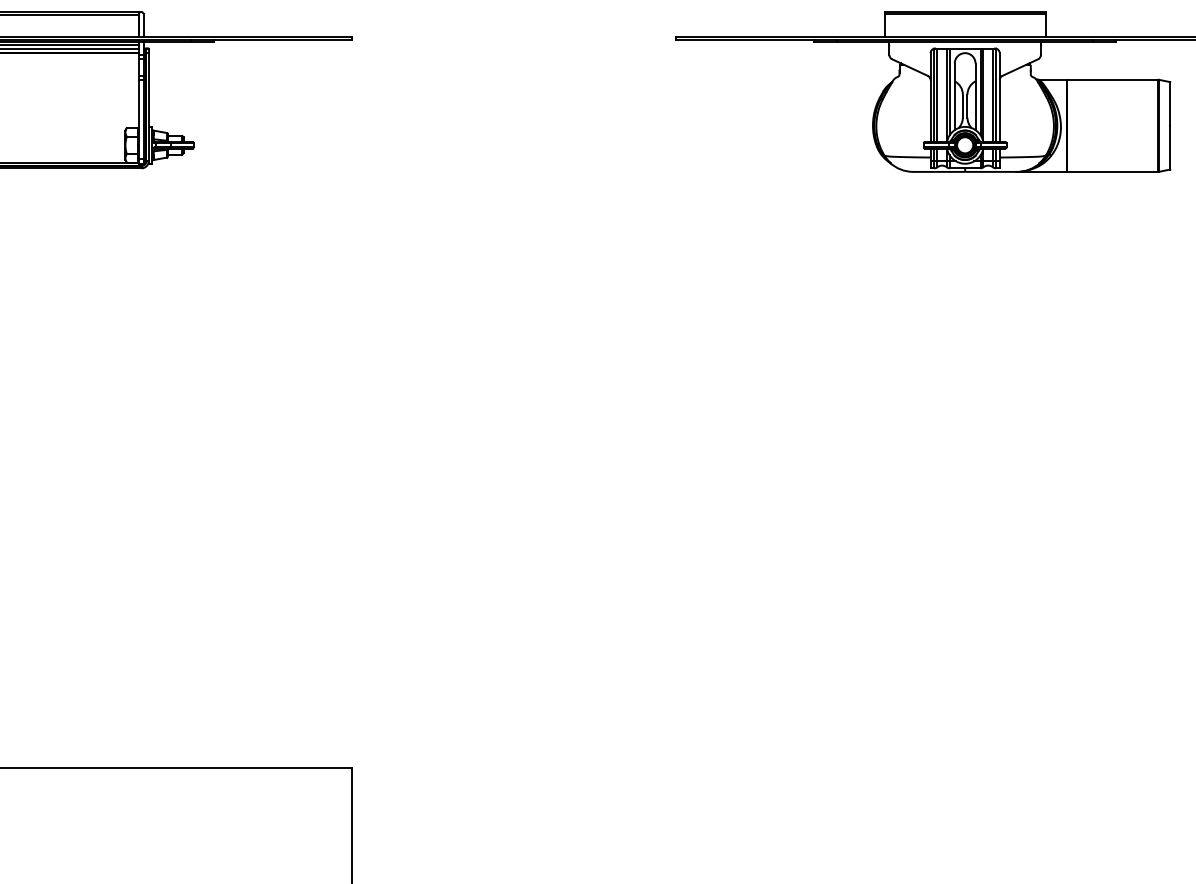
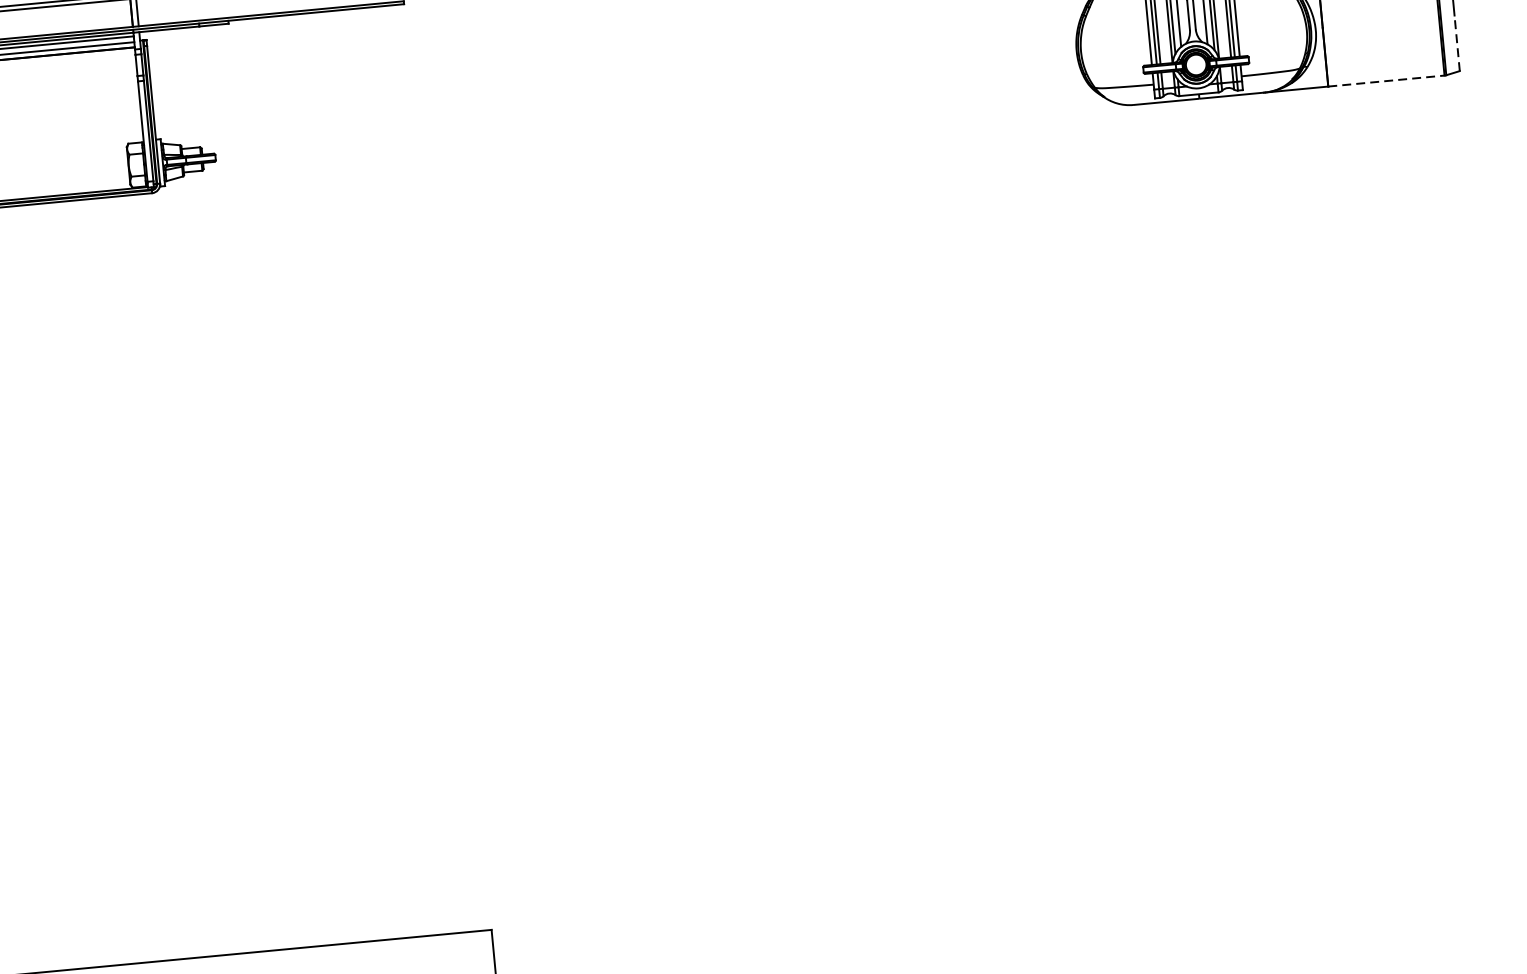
line: (1170, 147) -> (1457, 43), solid -> dashed
line: (1112, 171) -> (1386, 80), solid -> dashed

